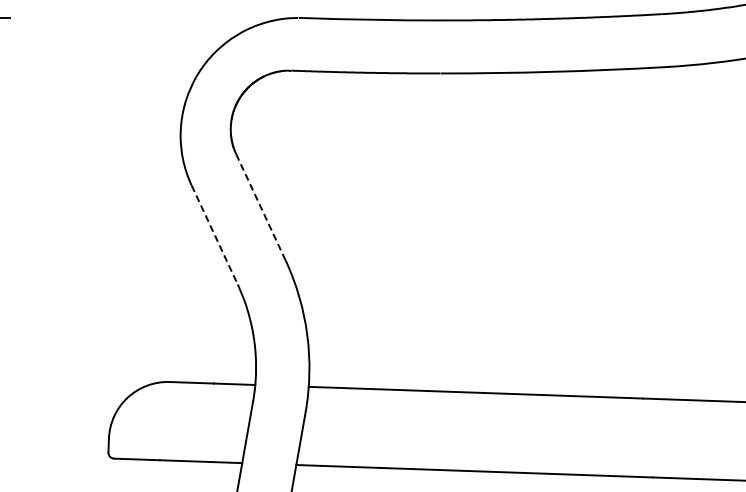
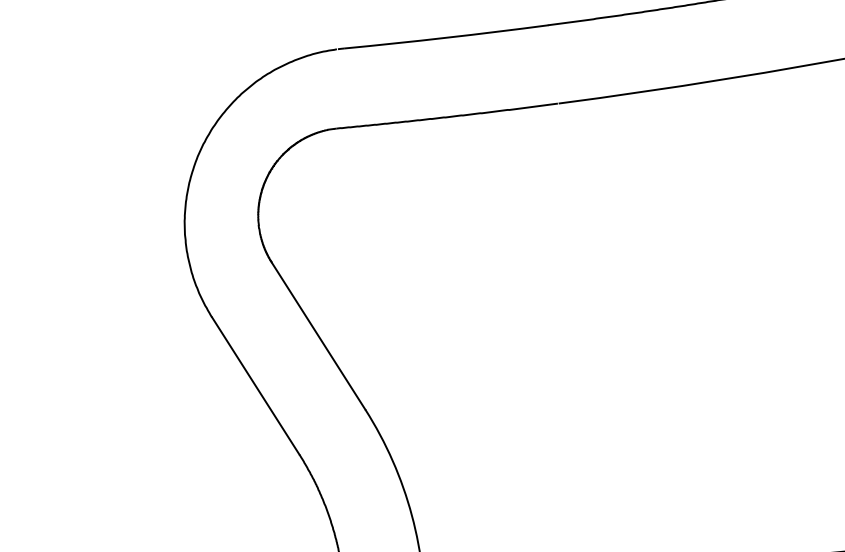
line: (260, 206) -> (317, 335), dashed -> solid
line: (214, 234) -> (255, 385), dashed -> solid

